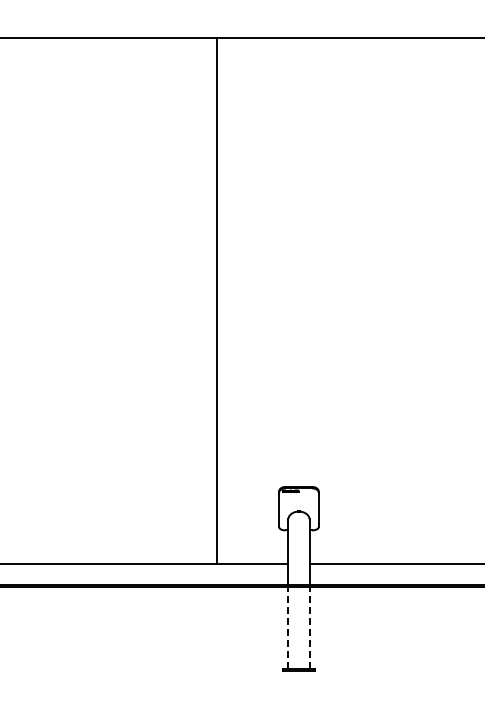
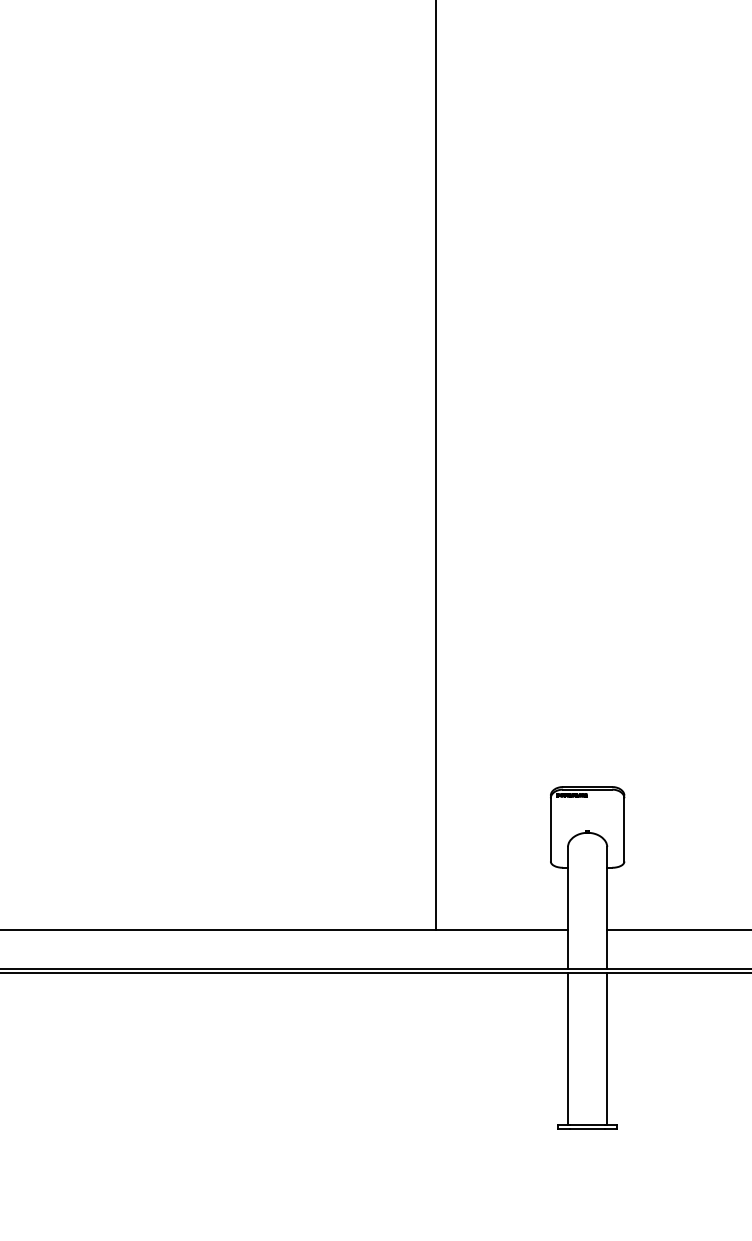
line: (288, 627) -> (568, 1048), dashed -> solid
line: (309, 627) -> (607, 1048), dashed -> solid

